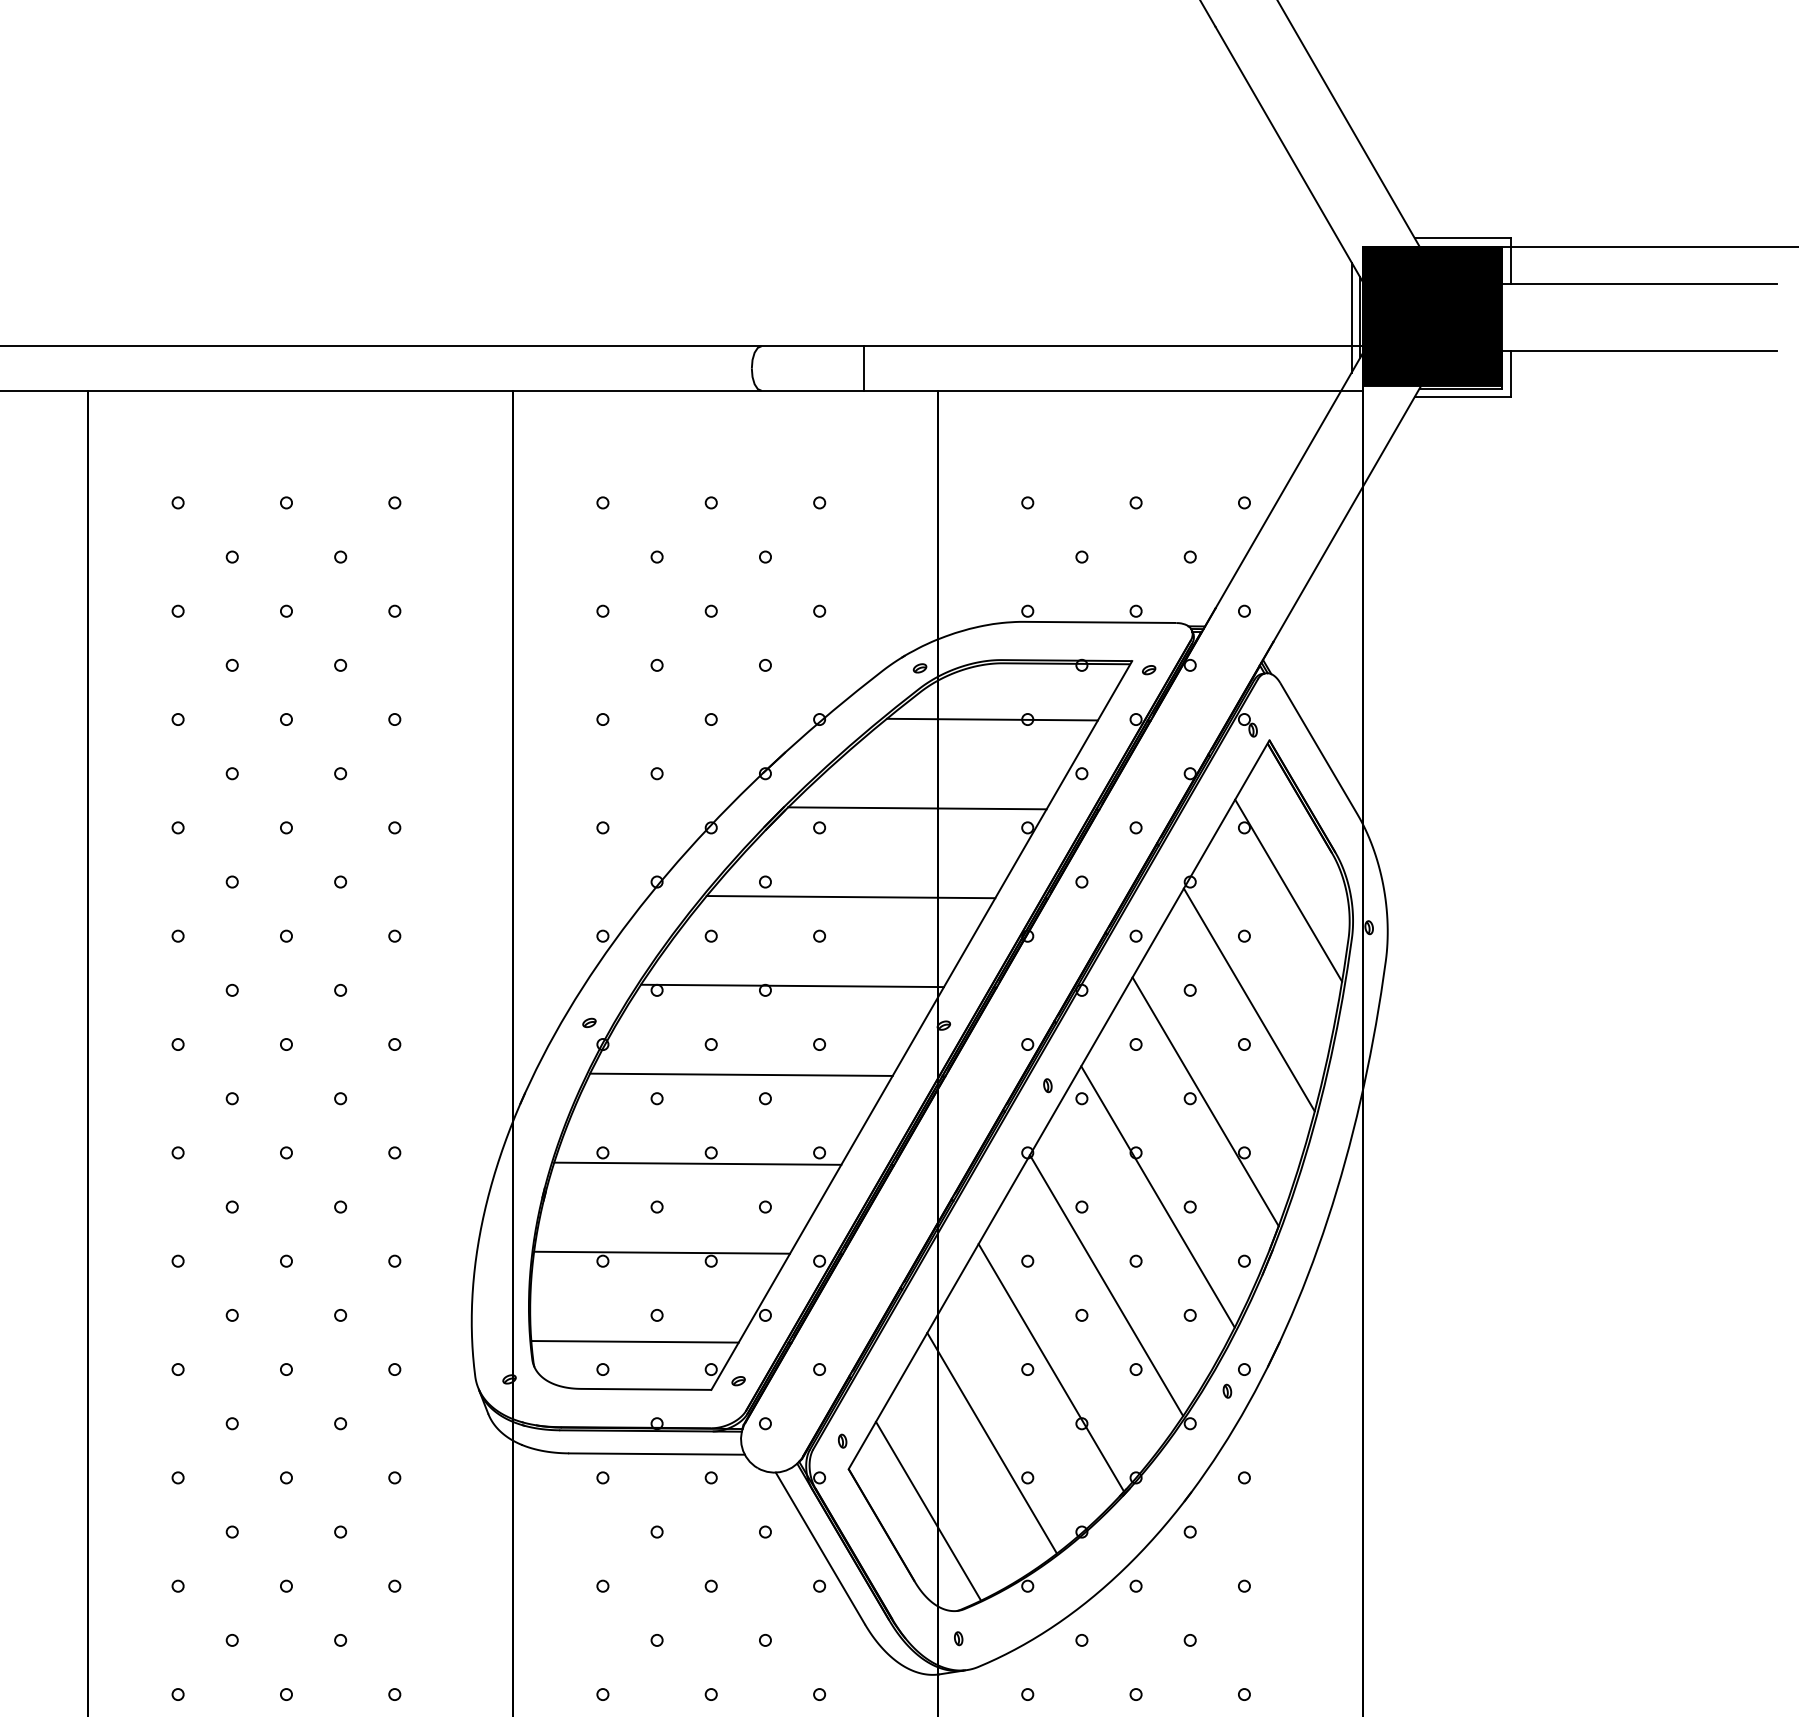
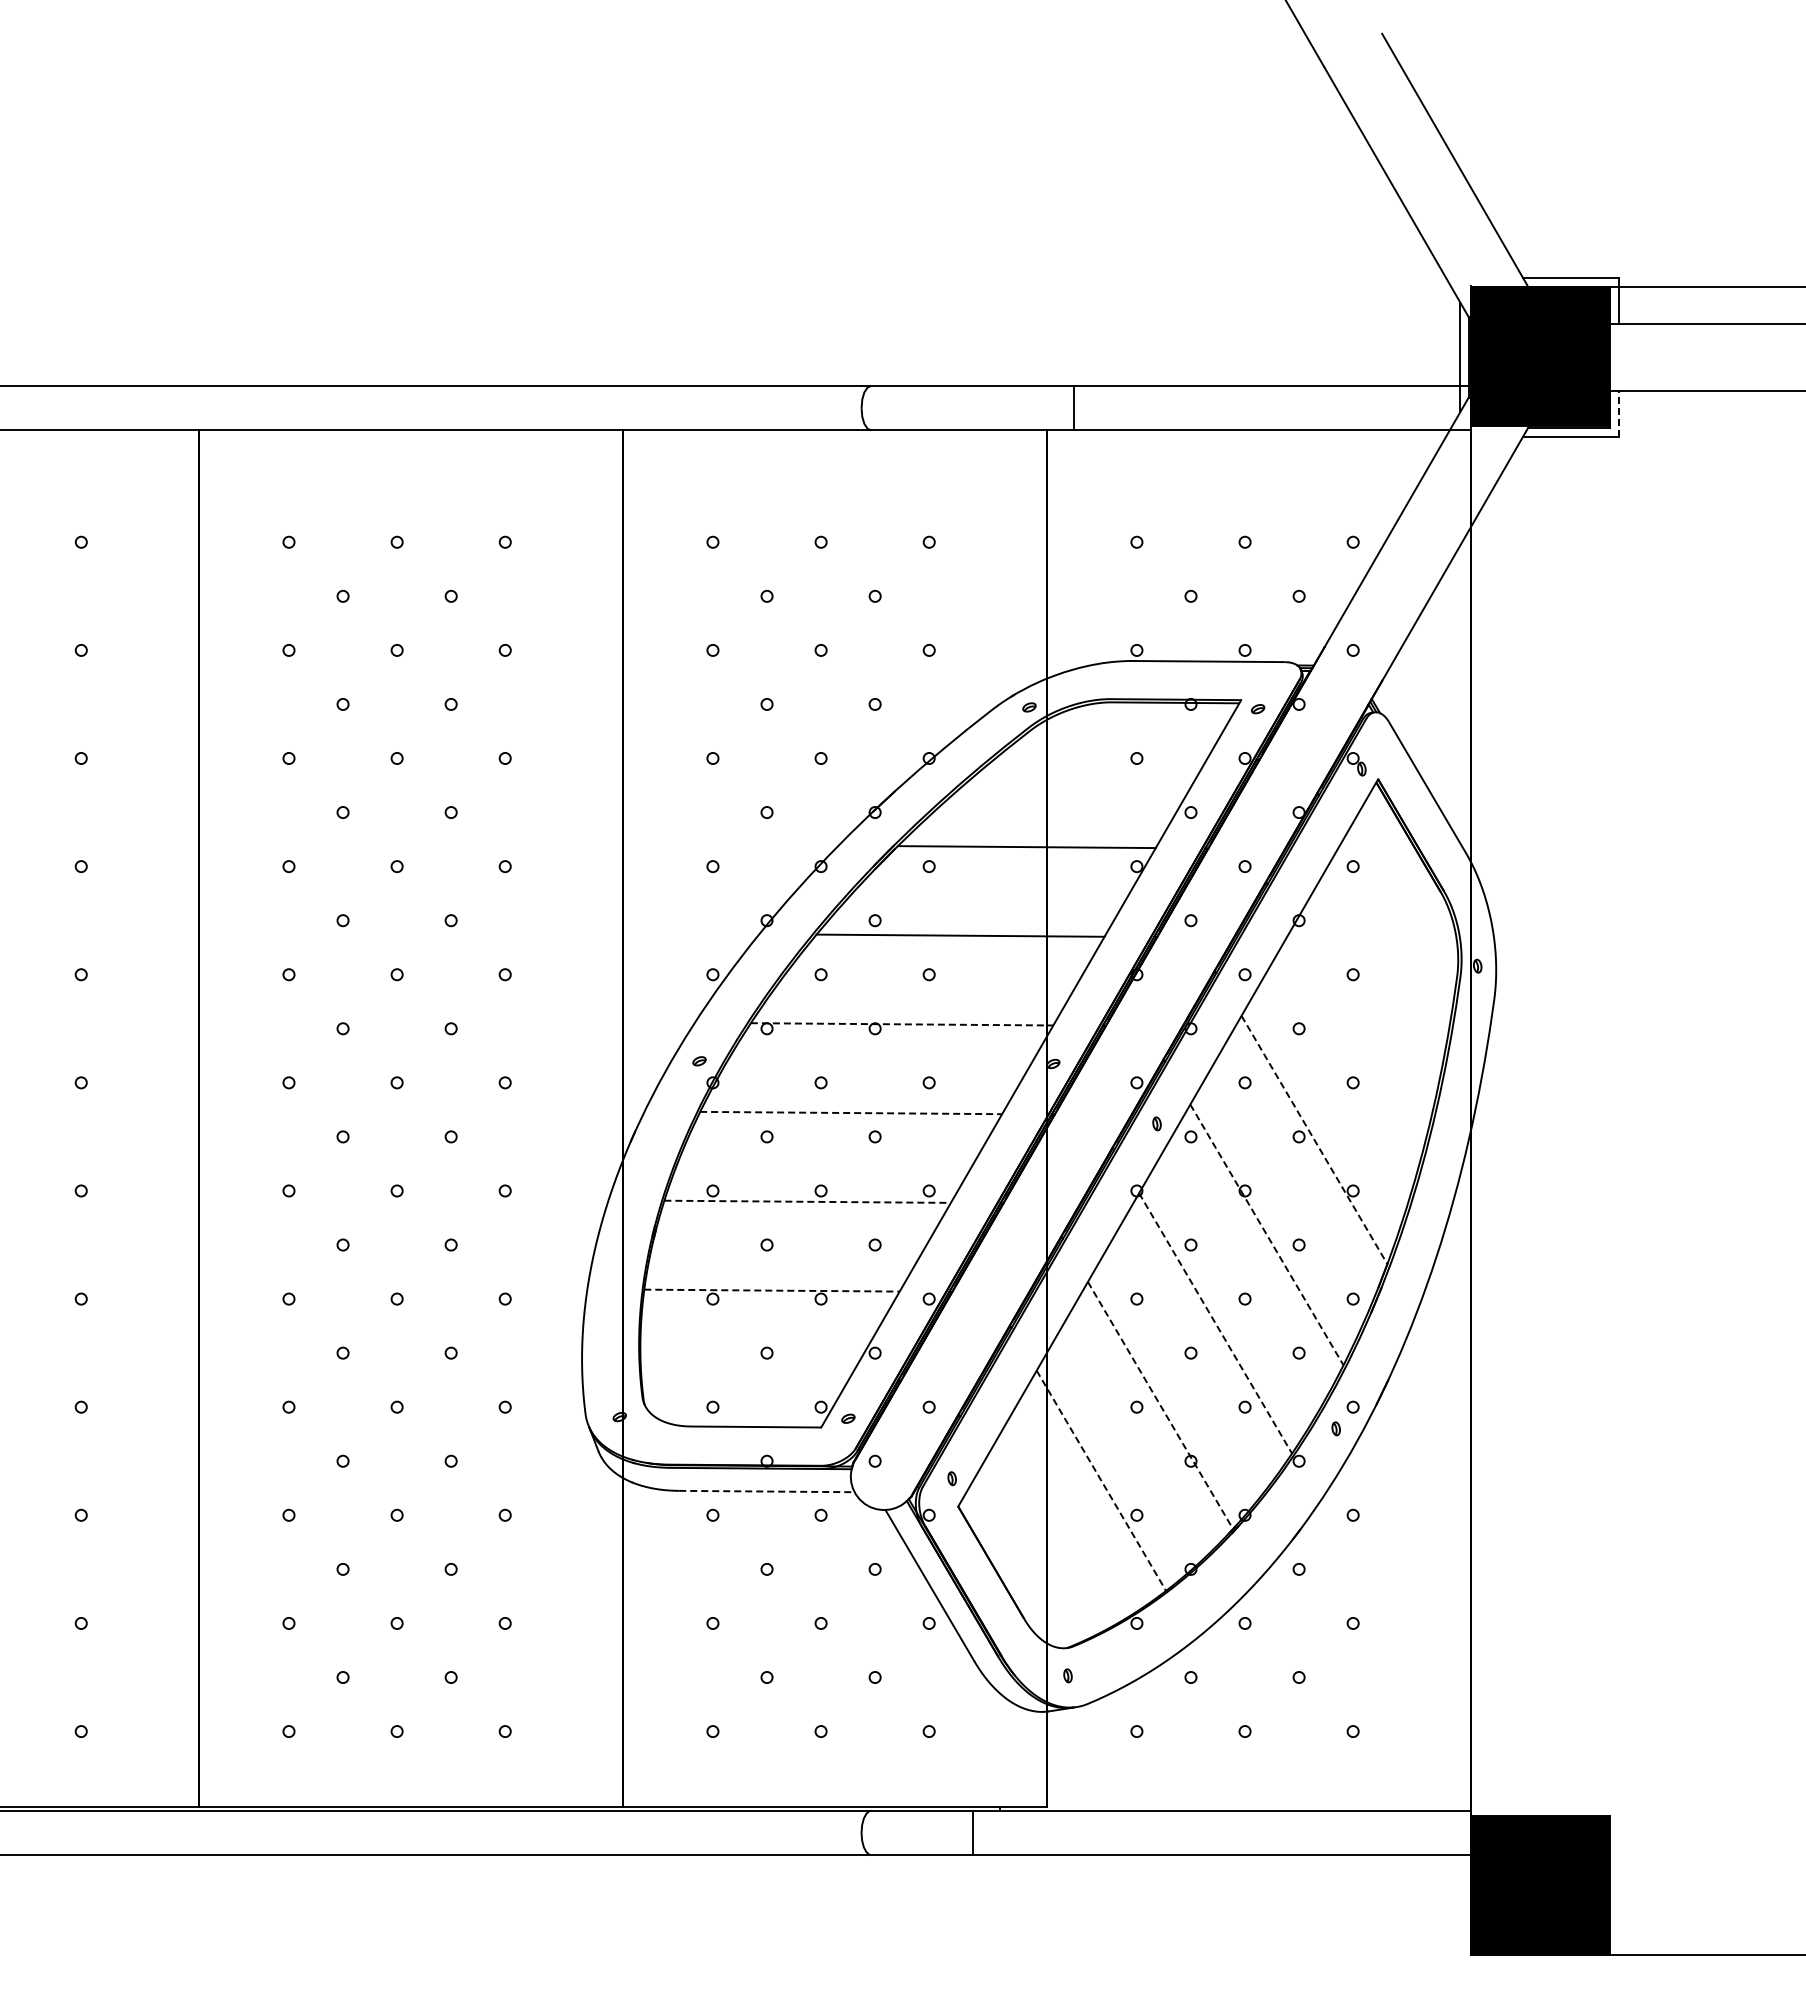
line: (863, 367) -> (1074, 407), moved
line: (1510, 373) -> (1618, 413), solid -> dashed
line: (992, 719) -> (1101, 758), removed
line: (1287, 890) -> (1396, 929), removed
line: (792, 986) -> (902, 1024), solid -> dashed
line: (1248, 1000) -> (1357, 1038), removed
line: (741, 1075) -> (851, 1113), solid -> dashed
line: (1205, 1102) -> (1314, 1140), solid -> dashed
line: (698, 1163) -> (808, 1201), solid -> dashed
line: (1158, 1197) -> (1267, 1235), solid -> dashed
line: (661, 1252) -> (771, 1290), solid -> dashed
line: (1106, 1285) -> (1215, 1323), solid -> dashed
line: (634, 1341) -> (744, 1379), removed
line: (1051, 1367) -> (1160, 1405), solid -> dashed
line: (992, 1442) -> (1101, 1480), solid -> dashed
line: (656, 1454) -> (766, 1491), solid -> dashed
line: (928, 1511) -> (1037, 1548), removed

